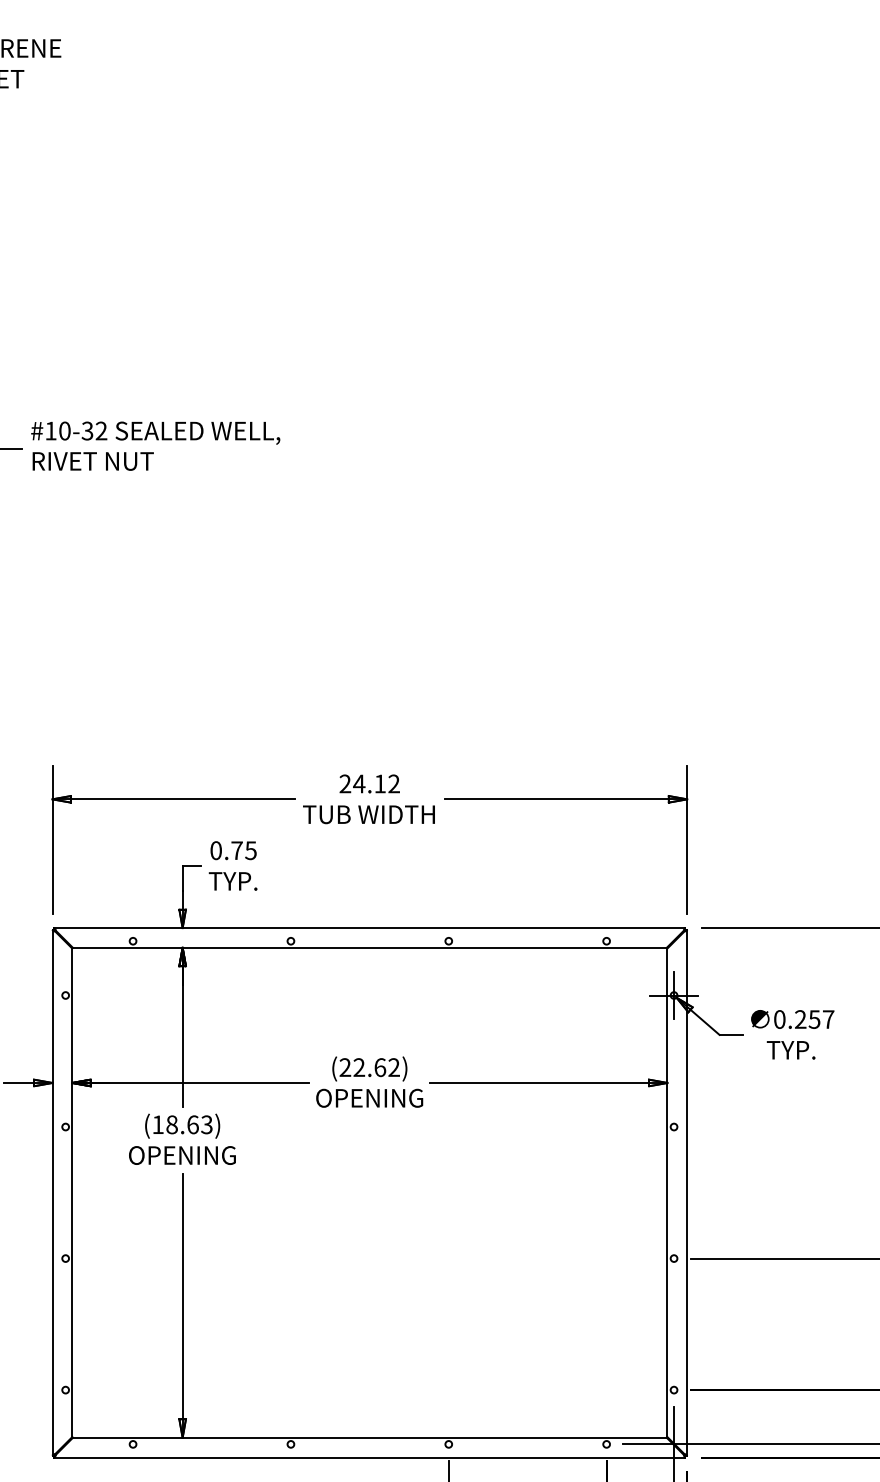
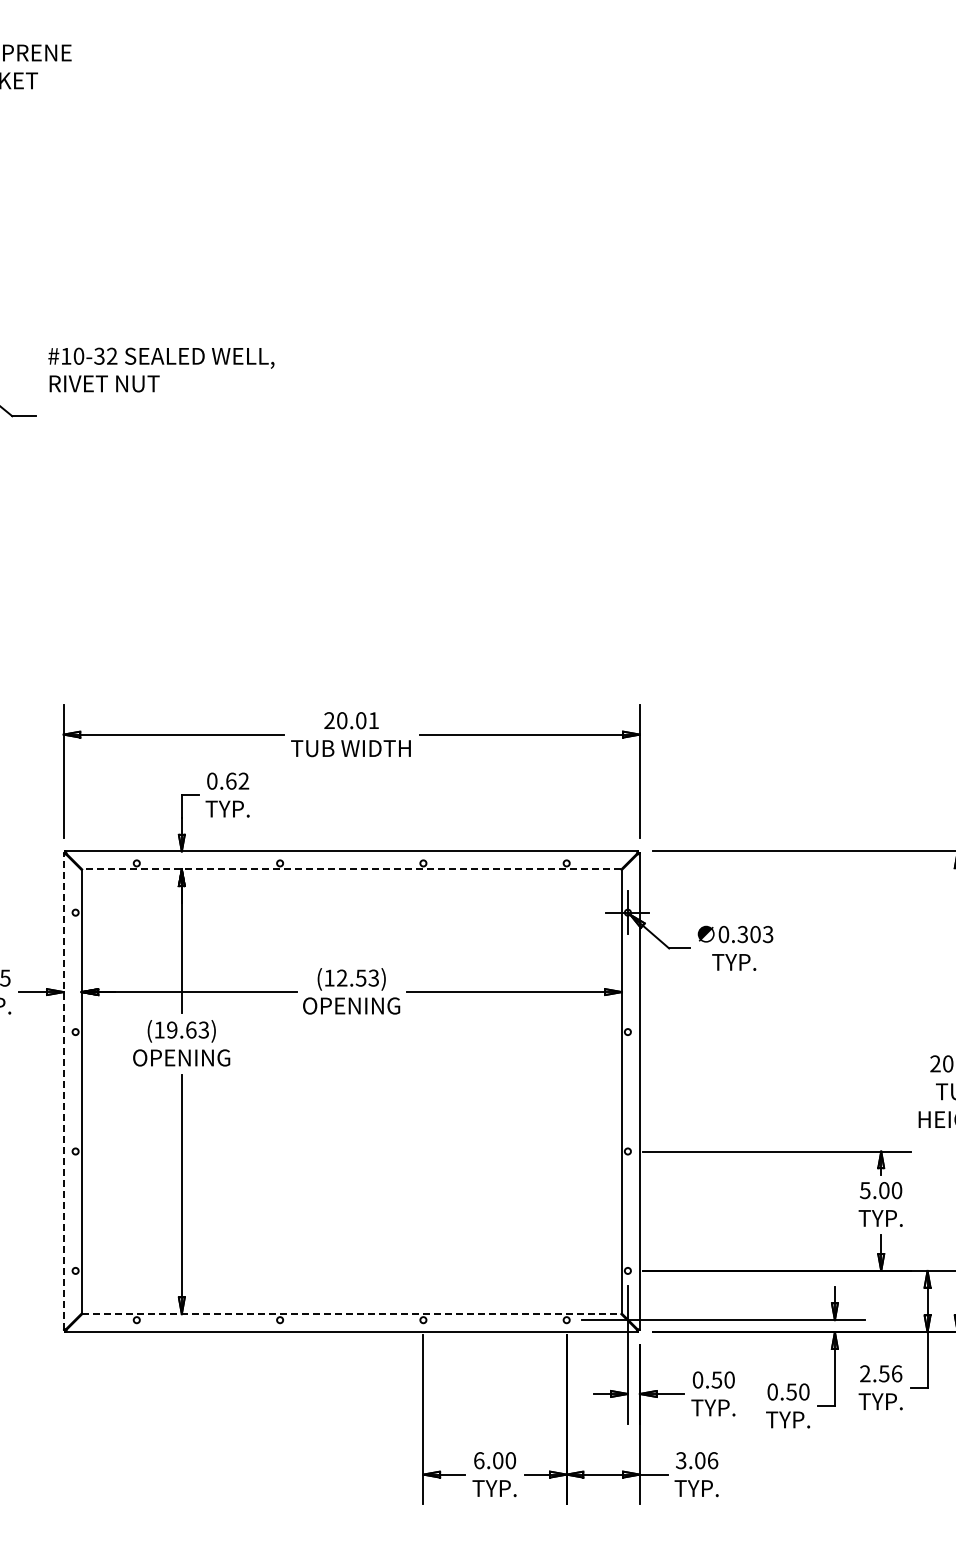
text: (155, 445) -> (161, 369), moved
text: (376, 783) -> (357, 720), 24.12 -> 20.01
text: (243, 849) -> (237, 780), 0.75 -> 0.62
line: (369, 947) -> (351, 869), solid -> dashed
text: (814, 1019) -> (755, 934), 0.257 -> 0.303
text: (369, 1066) -> (351, 977), (22.62) -> (12.53)
text: (172, 1124) -> (172, 1029), (18.63) -> (19.63)
line: (52, 1192) -> (63, 1091), solid -> dashed
line: (369, 1438) -> (351, 1314), solid -> dashed

